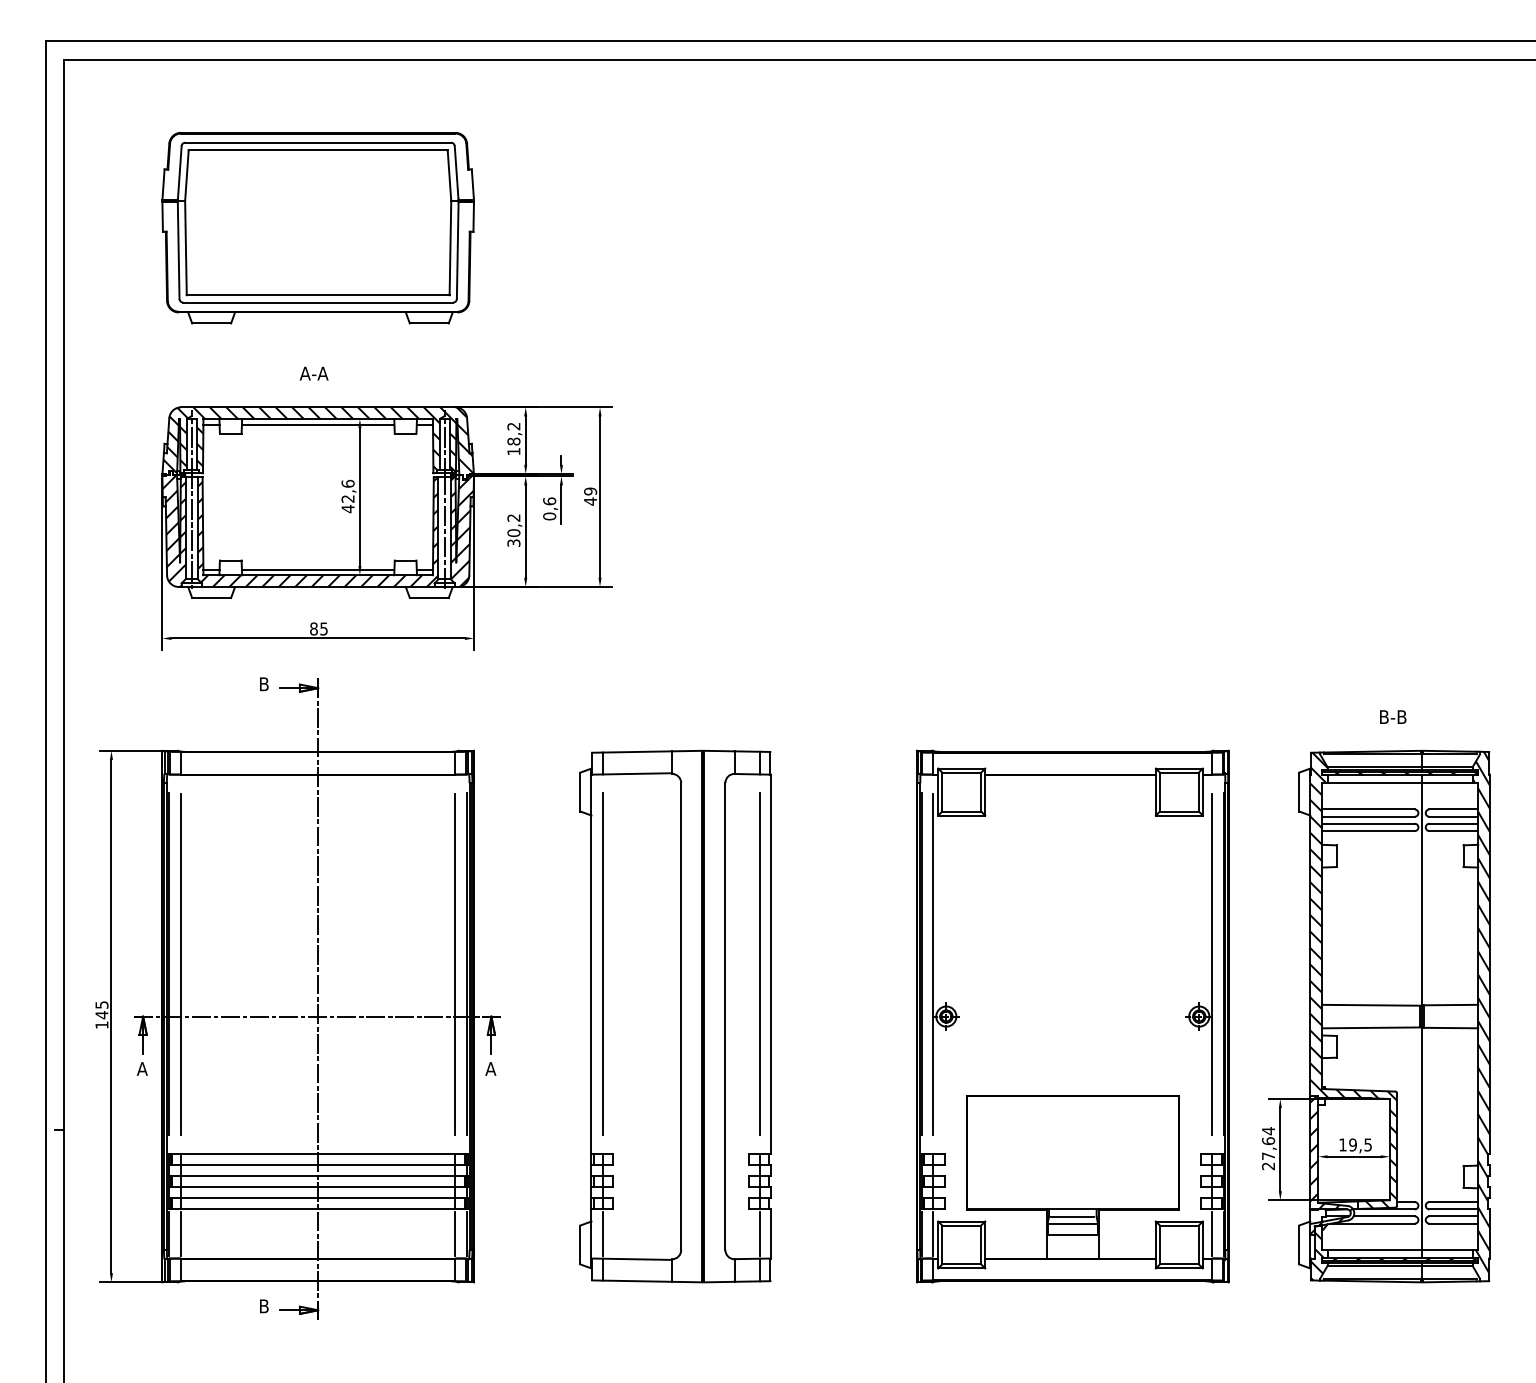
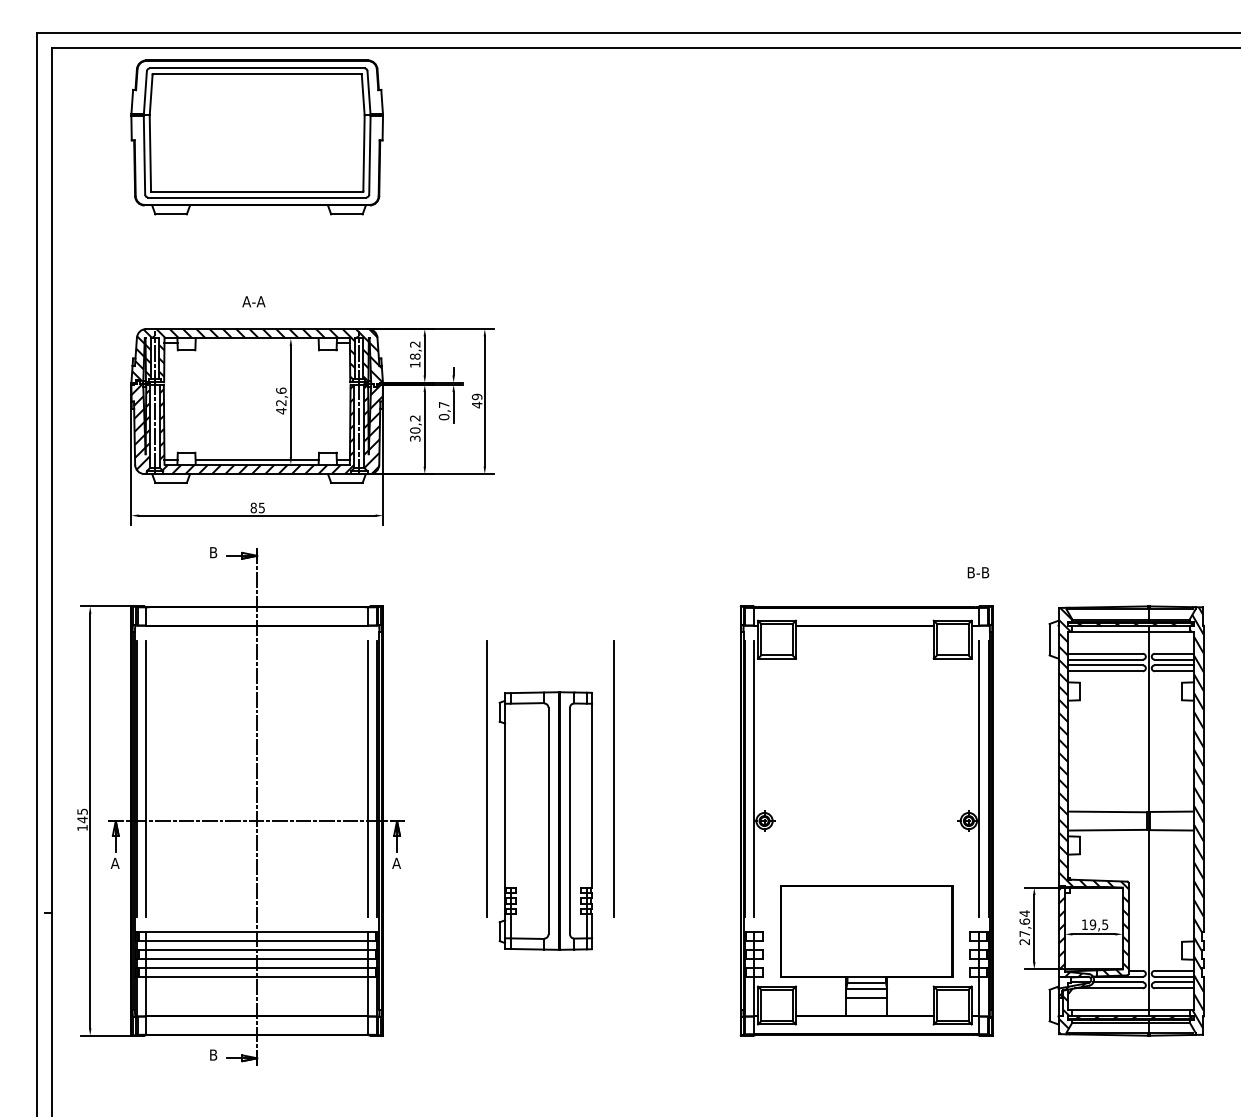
part: (317, 228) -> (256, 137), moved
line: (317, 424) -> (256, 342), removed
text: (549, 501) -> (444, 405), 0,6 -> 0,7
text: (1393, 716) -> (978, 572), moved
part: (675, 1016) -> (545, 821), size x0.6

